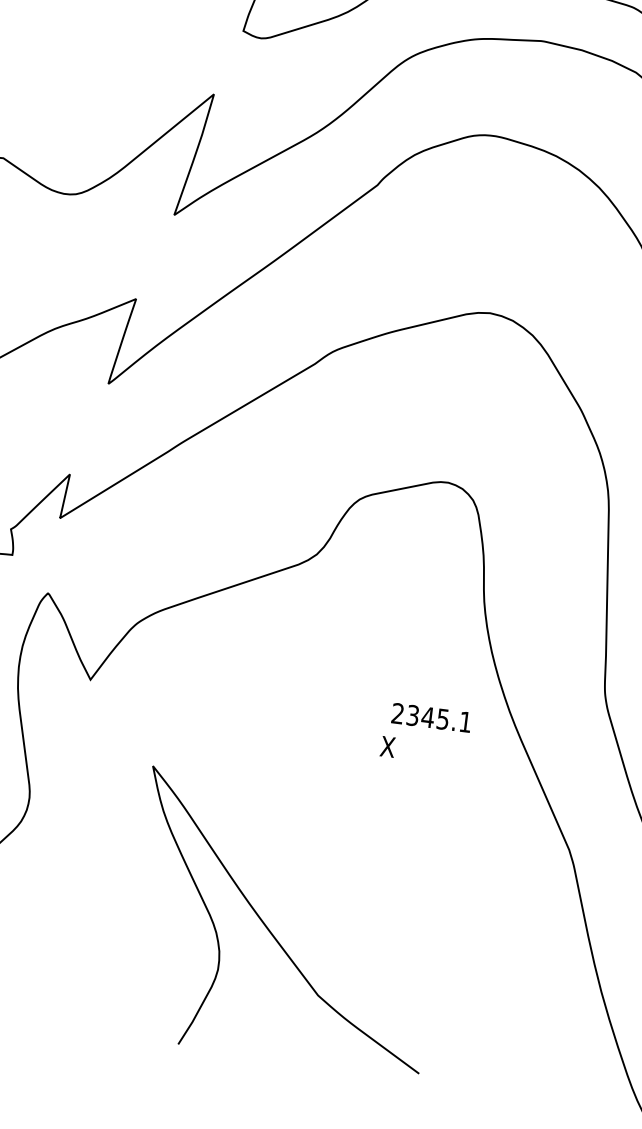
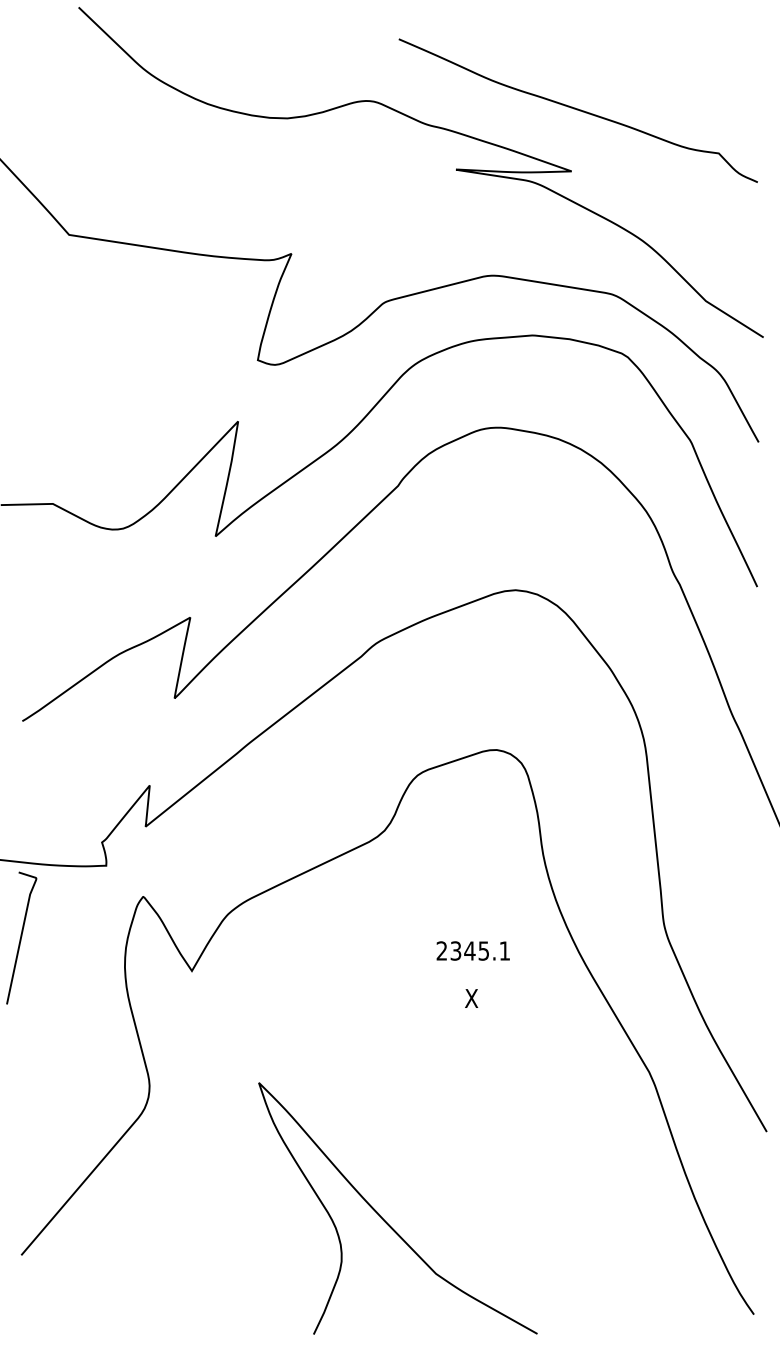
text: (430, 717) -> (472, 950), moved
curve: (270, 931) -> (385, 1220), moved

